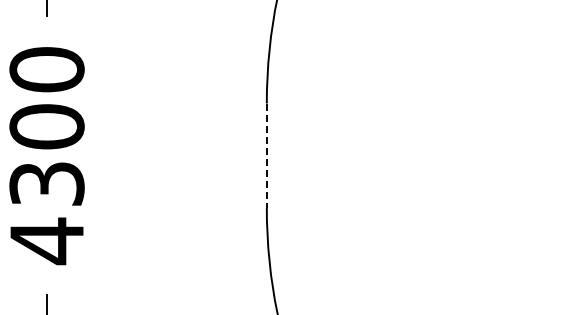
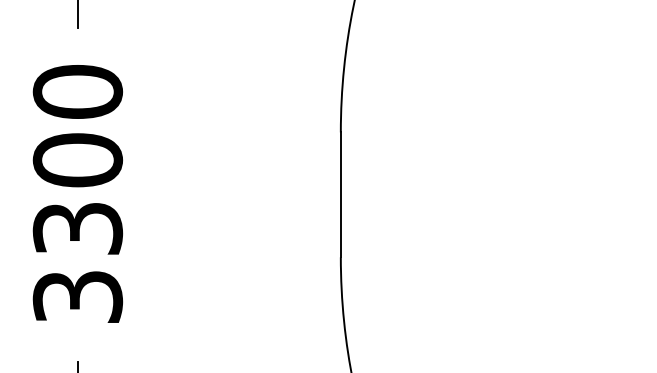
line: (266, 156) -> (340, 195), dashed -> solid
text: (46, 241) -> (77, 297), 4300 -> 3300

